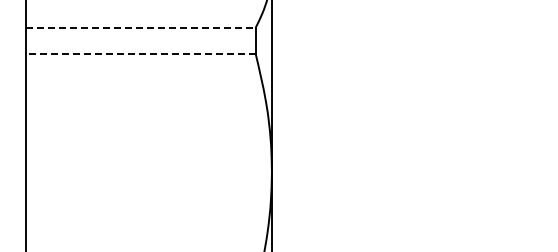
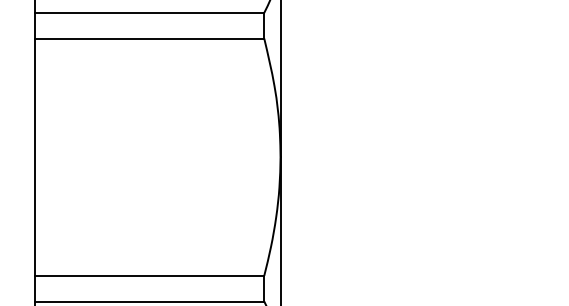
line: (140, 27) -> (149, 12), dashed -> solid
line: (140, 53) -> (149, 38), dashed -> solid

